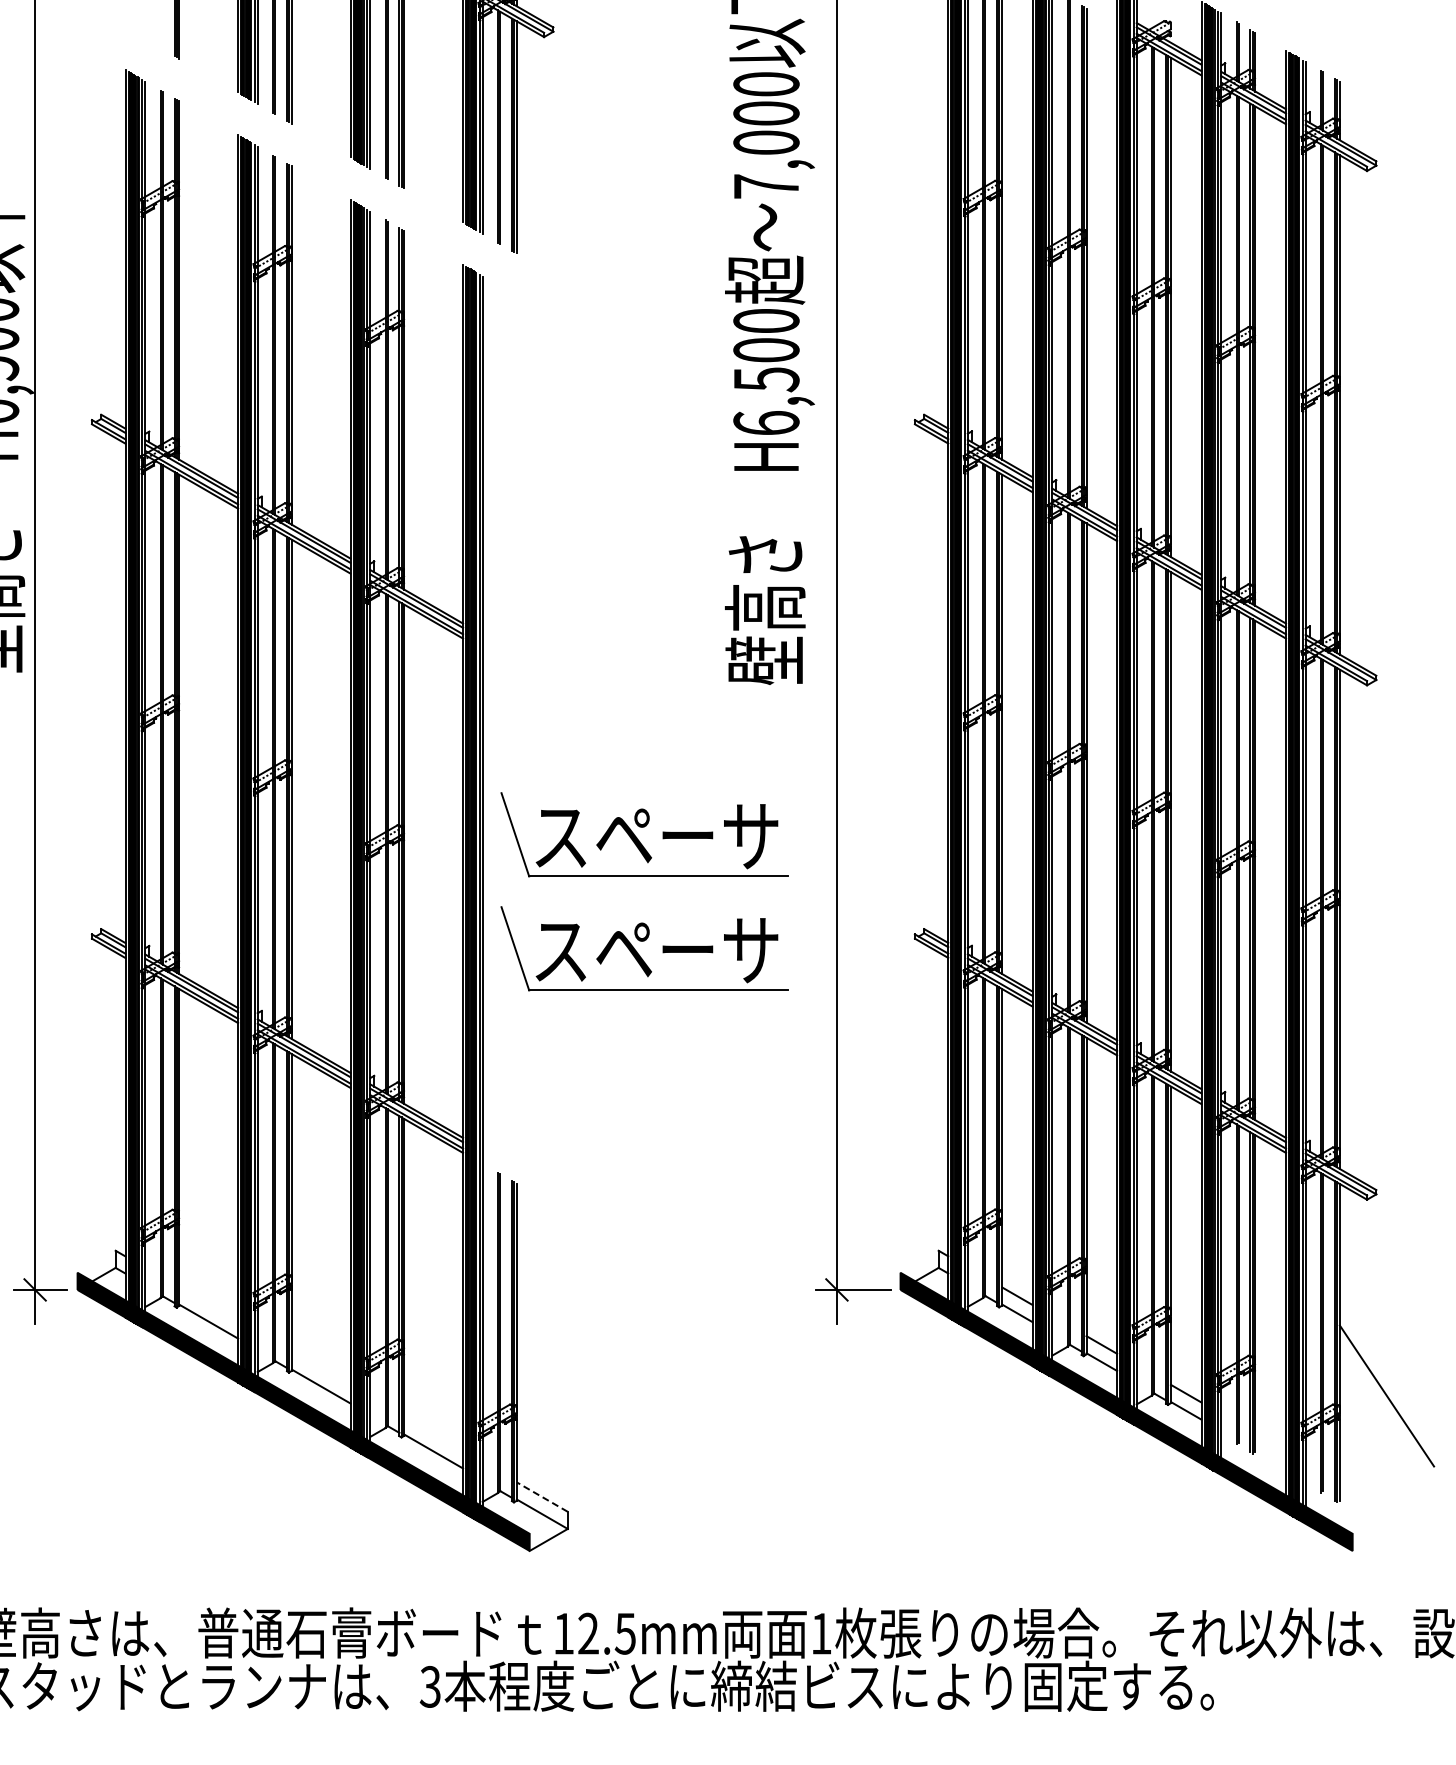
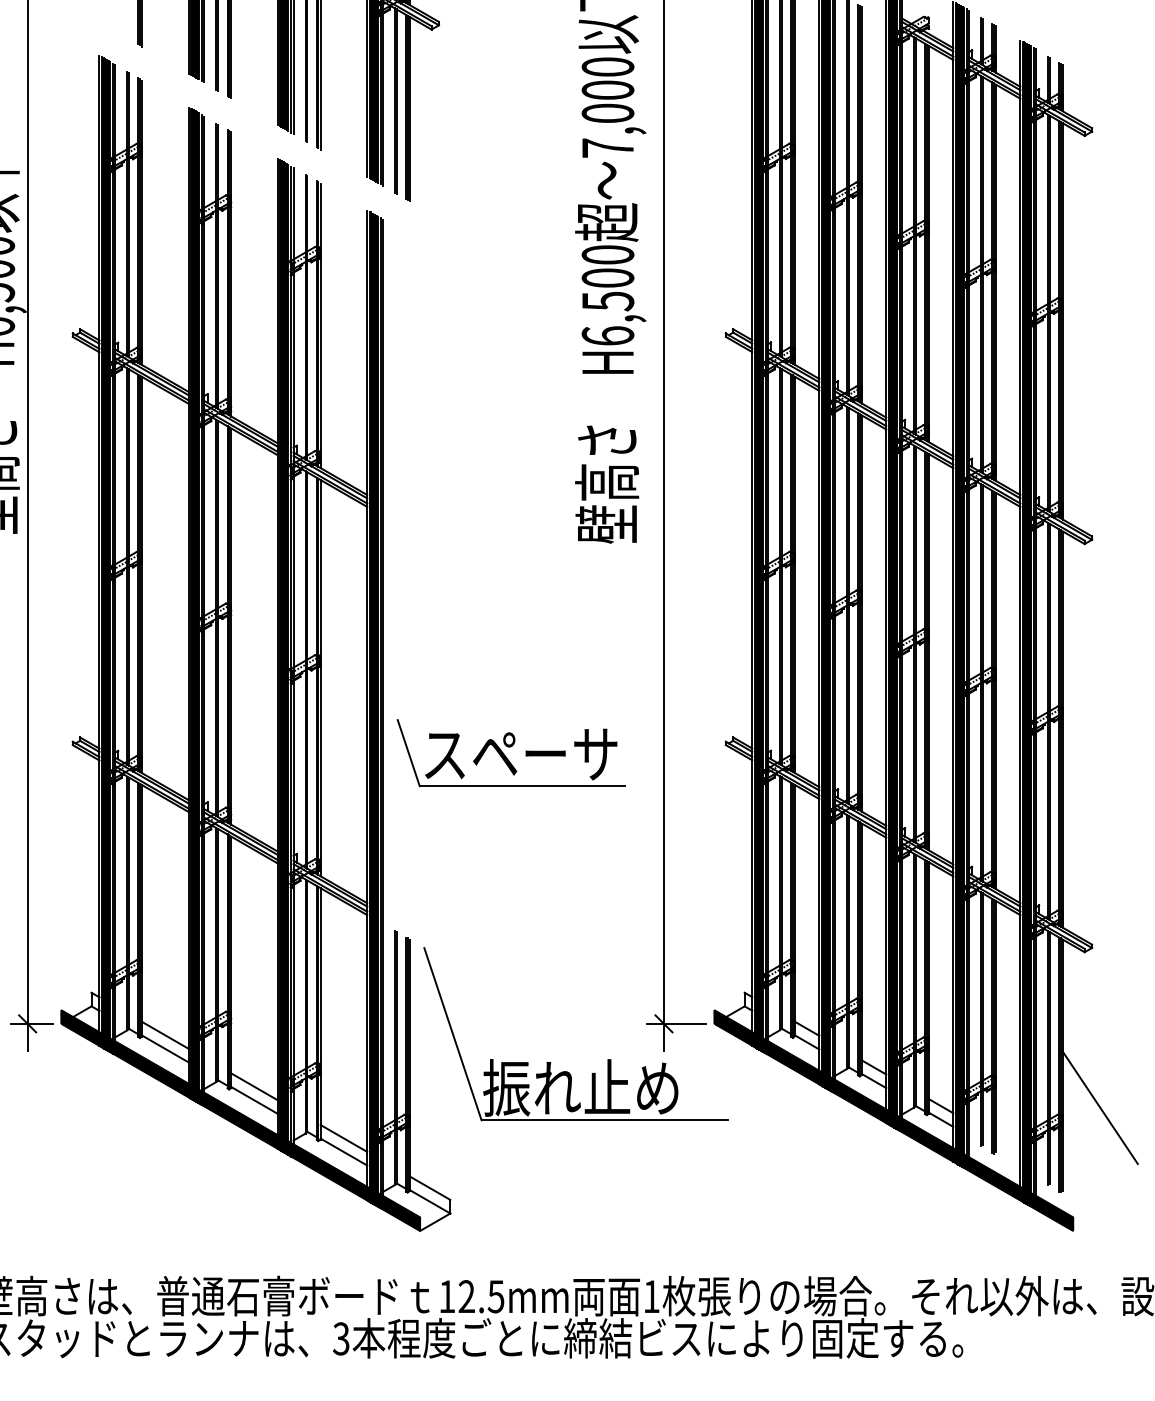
part: (644, 827) -> (511, 656), removed
line: (208, 1304) -> (165, 1035), added
part: (694, 1338) -> (550, 1062), added
line: (320, 1369) -> (254, 1086), added
line: (433, 1434) -> (343, 1138), added
line: (541, 1496) -> (429, 1187), dashed -> solid

